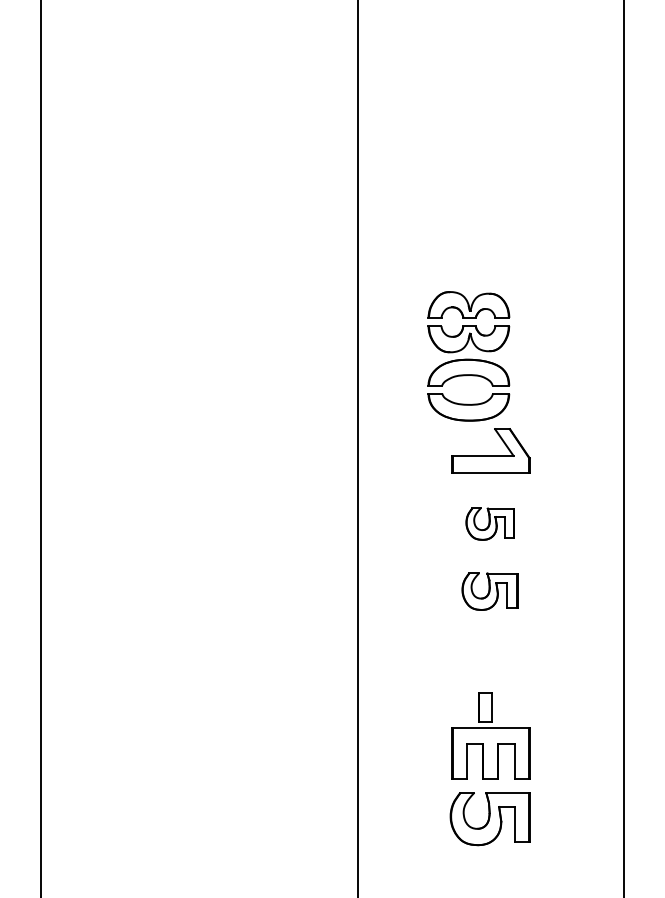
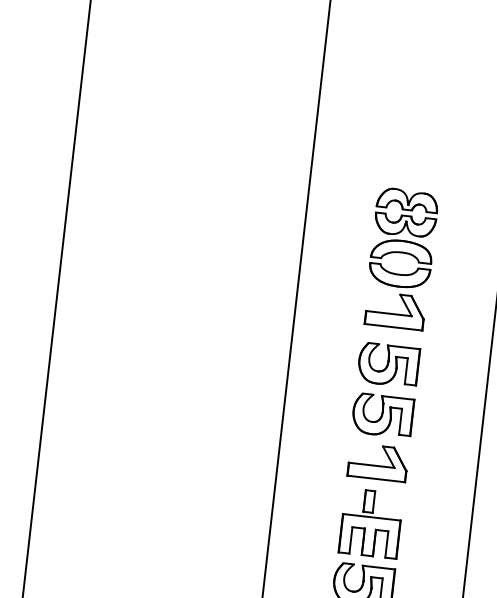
part: (468, 356) -> (403, 238), moved
part: (489, 524) -> (388, 365), size x1.67
part: (489, 591) -> (382, 415), size x1.43
part: (490, 653) -> (377, 461), added

